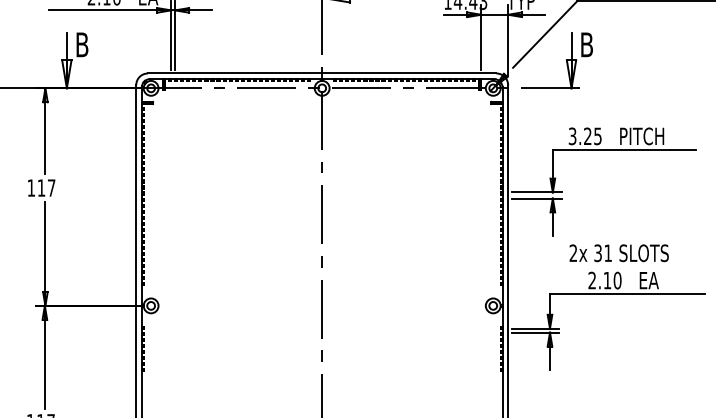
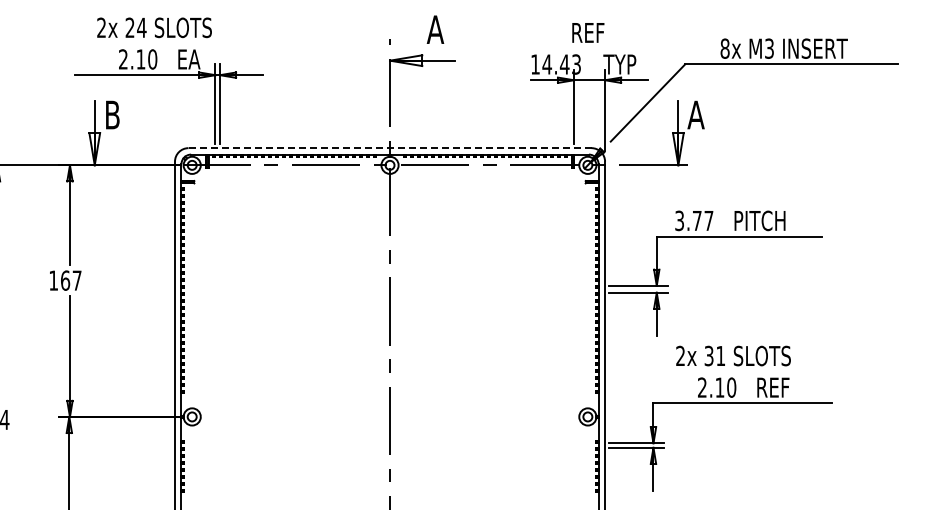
text: (586, 44) -> (695, 114), B -> A
line: (321, 73) -> (389, 148), solid -> dashed
text: (592, 136) -> (702, 220), 3.25 -> 3.77
text: (41, 187) -> (65, 280), 117 -> 167
text: (654, 280) -> (774, 387), EA -> REF

